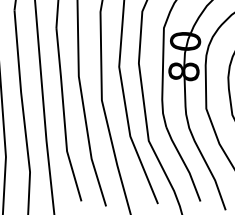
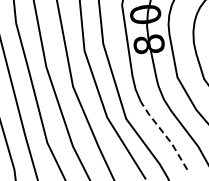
line: (184, 163) -> (165, 135), solid -> dashed

